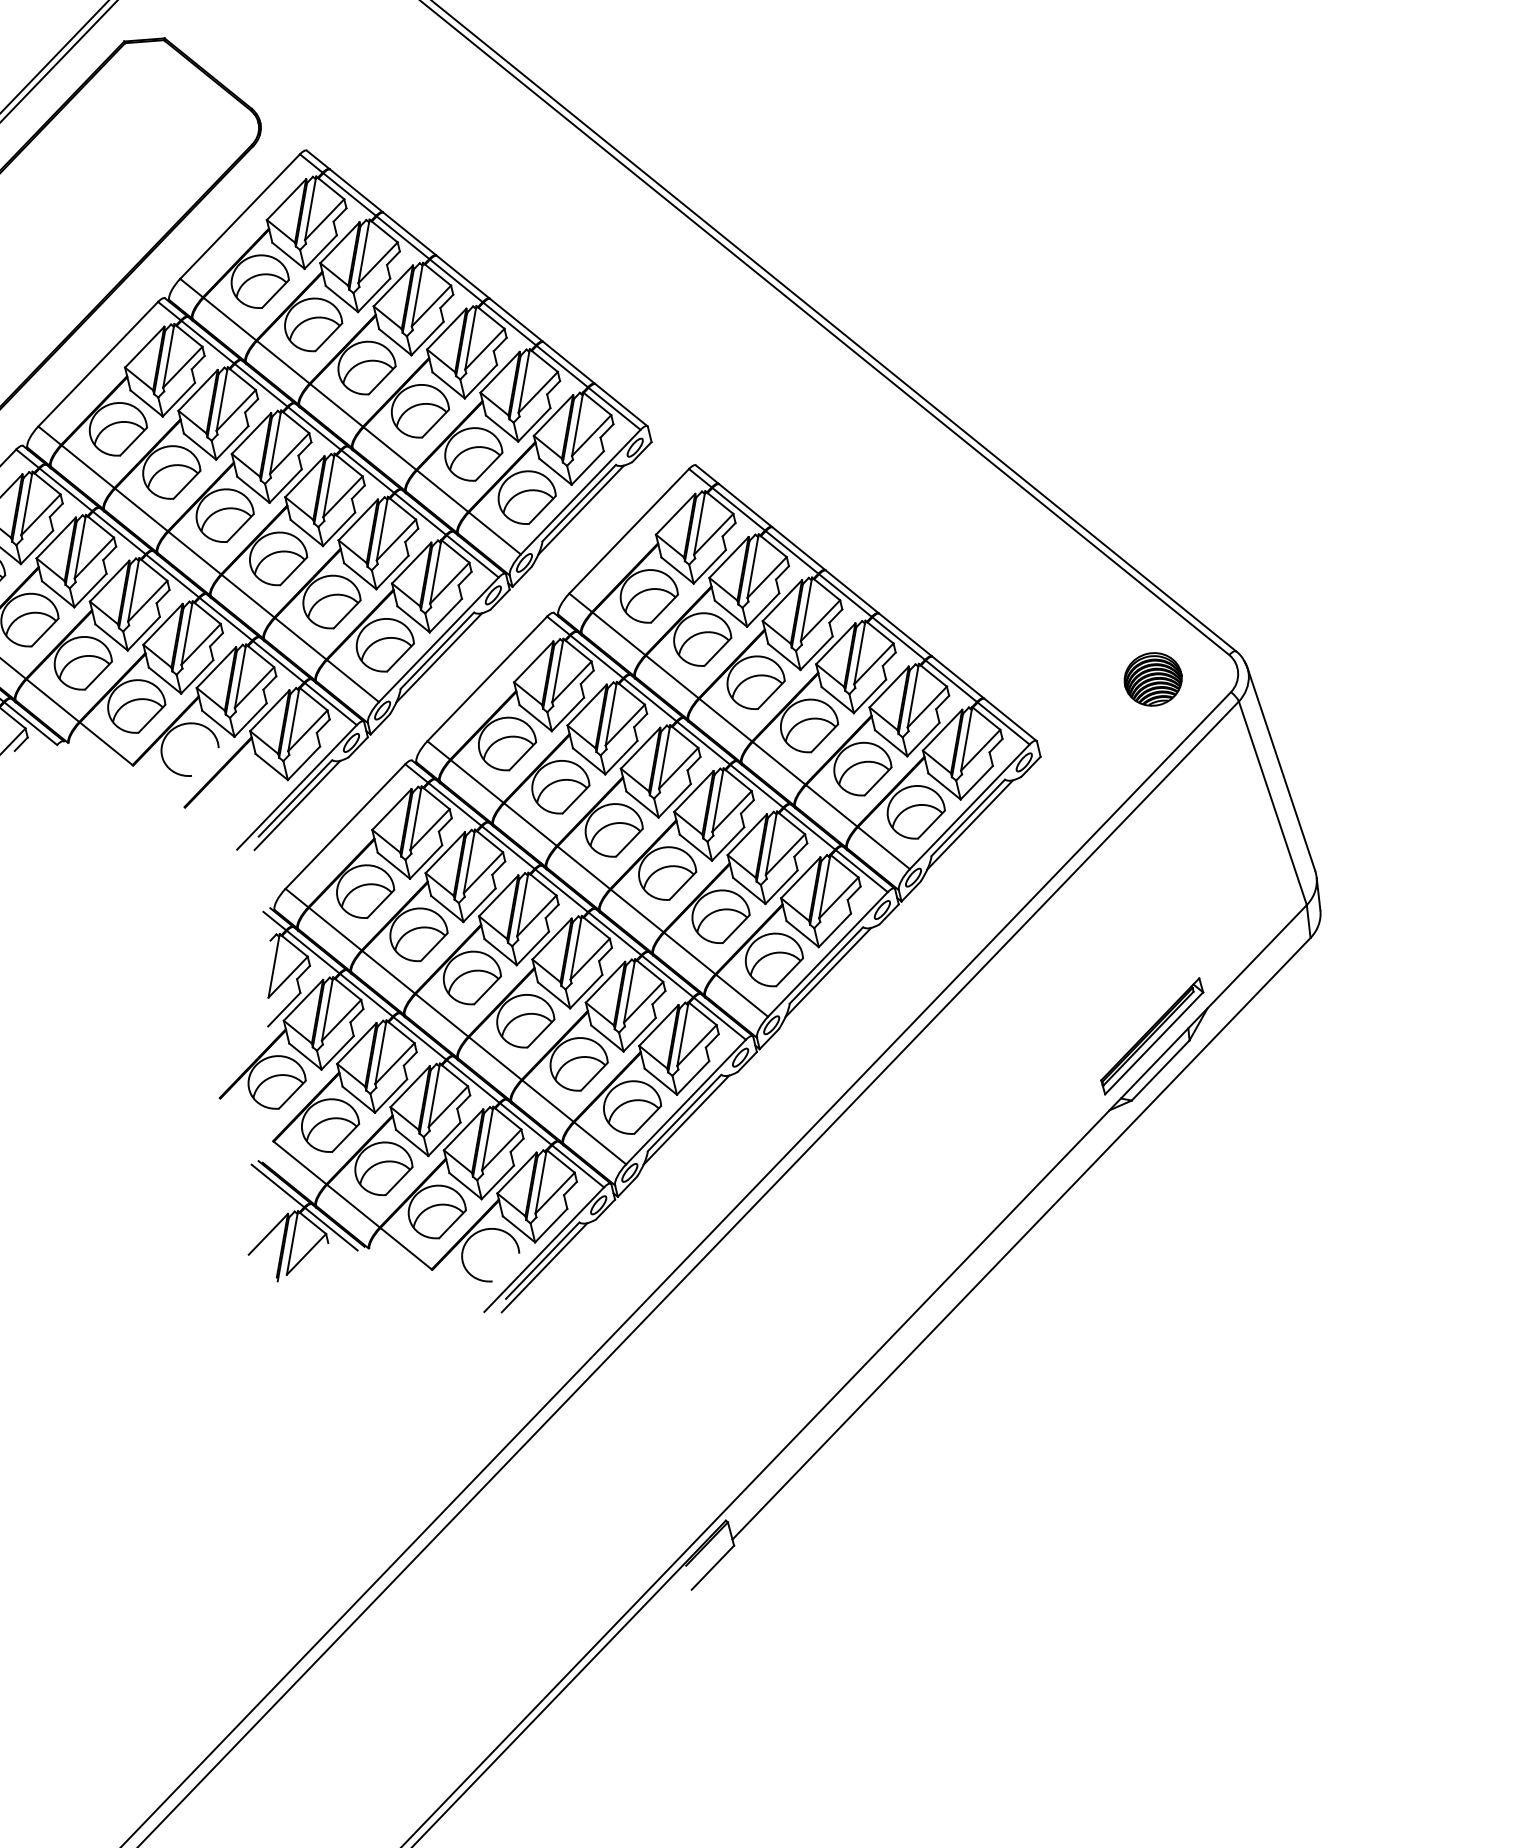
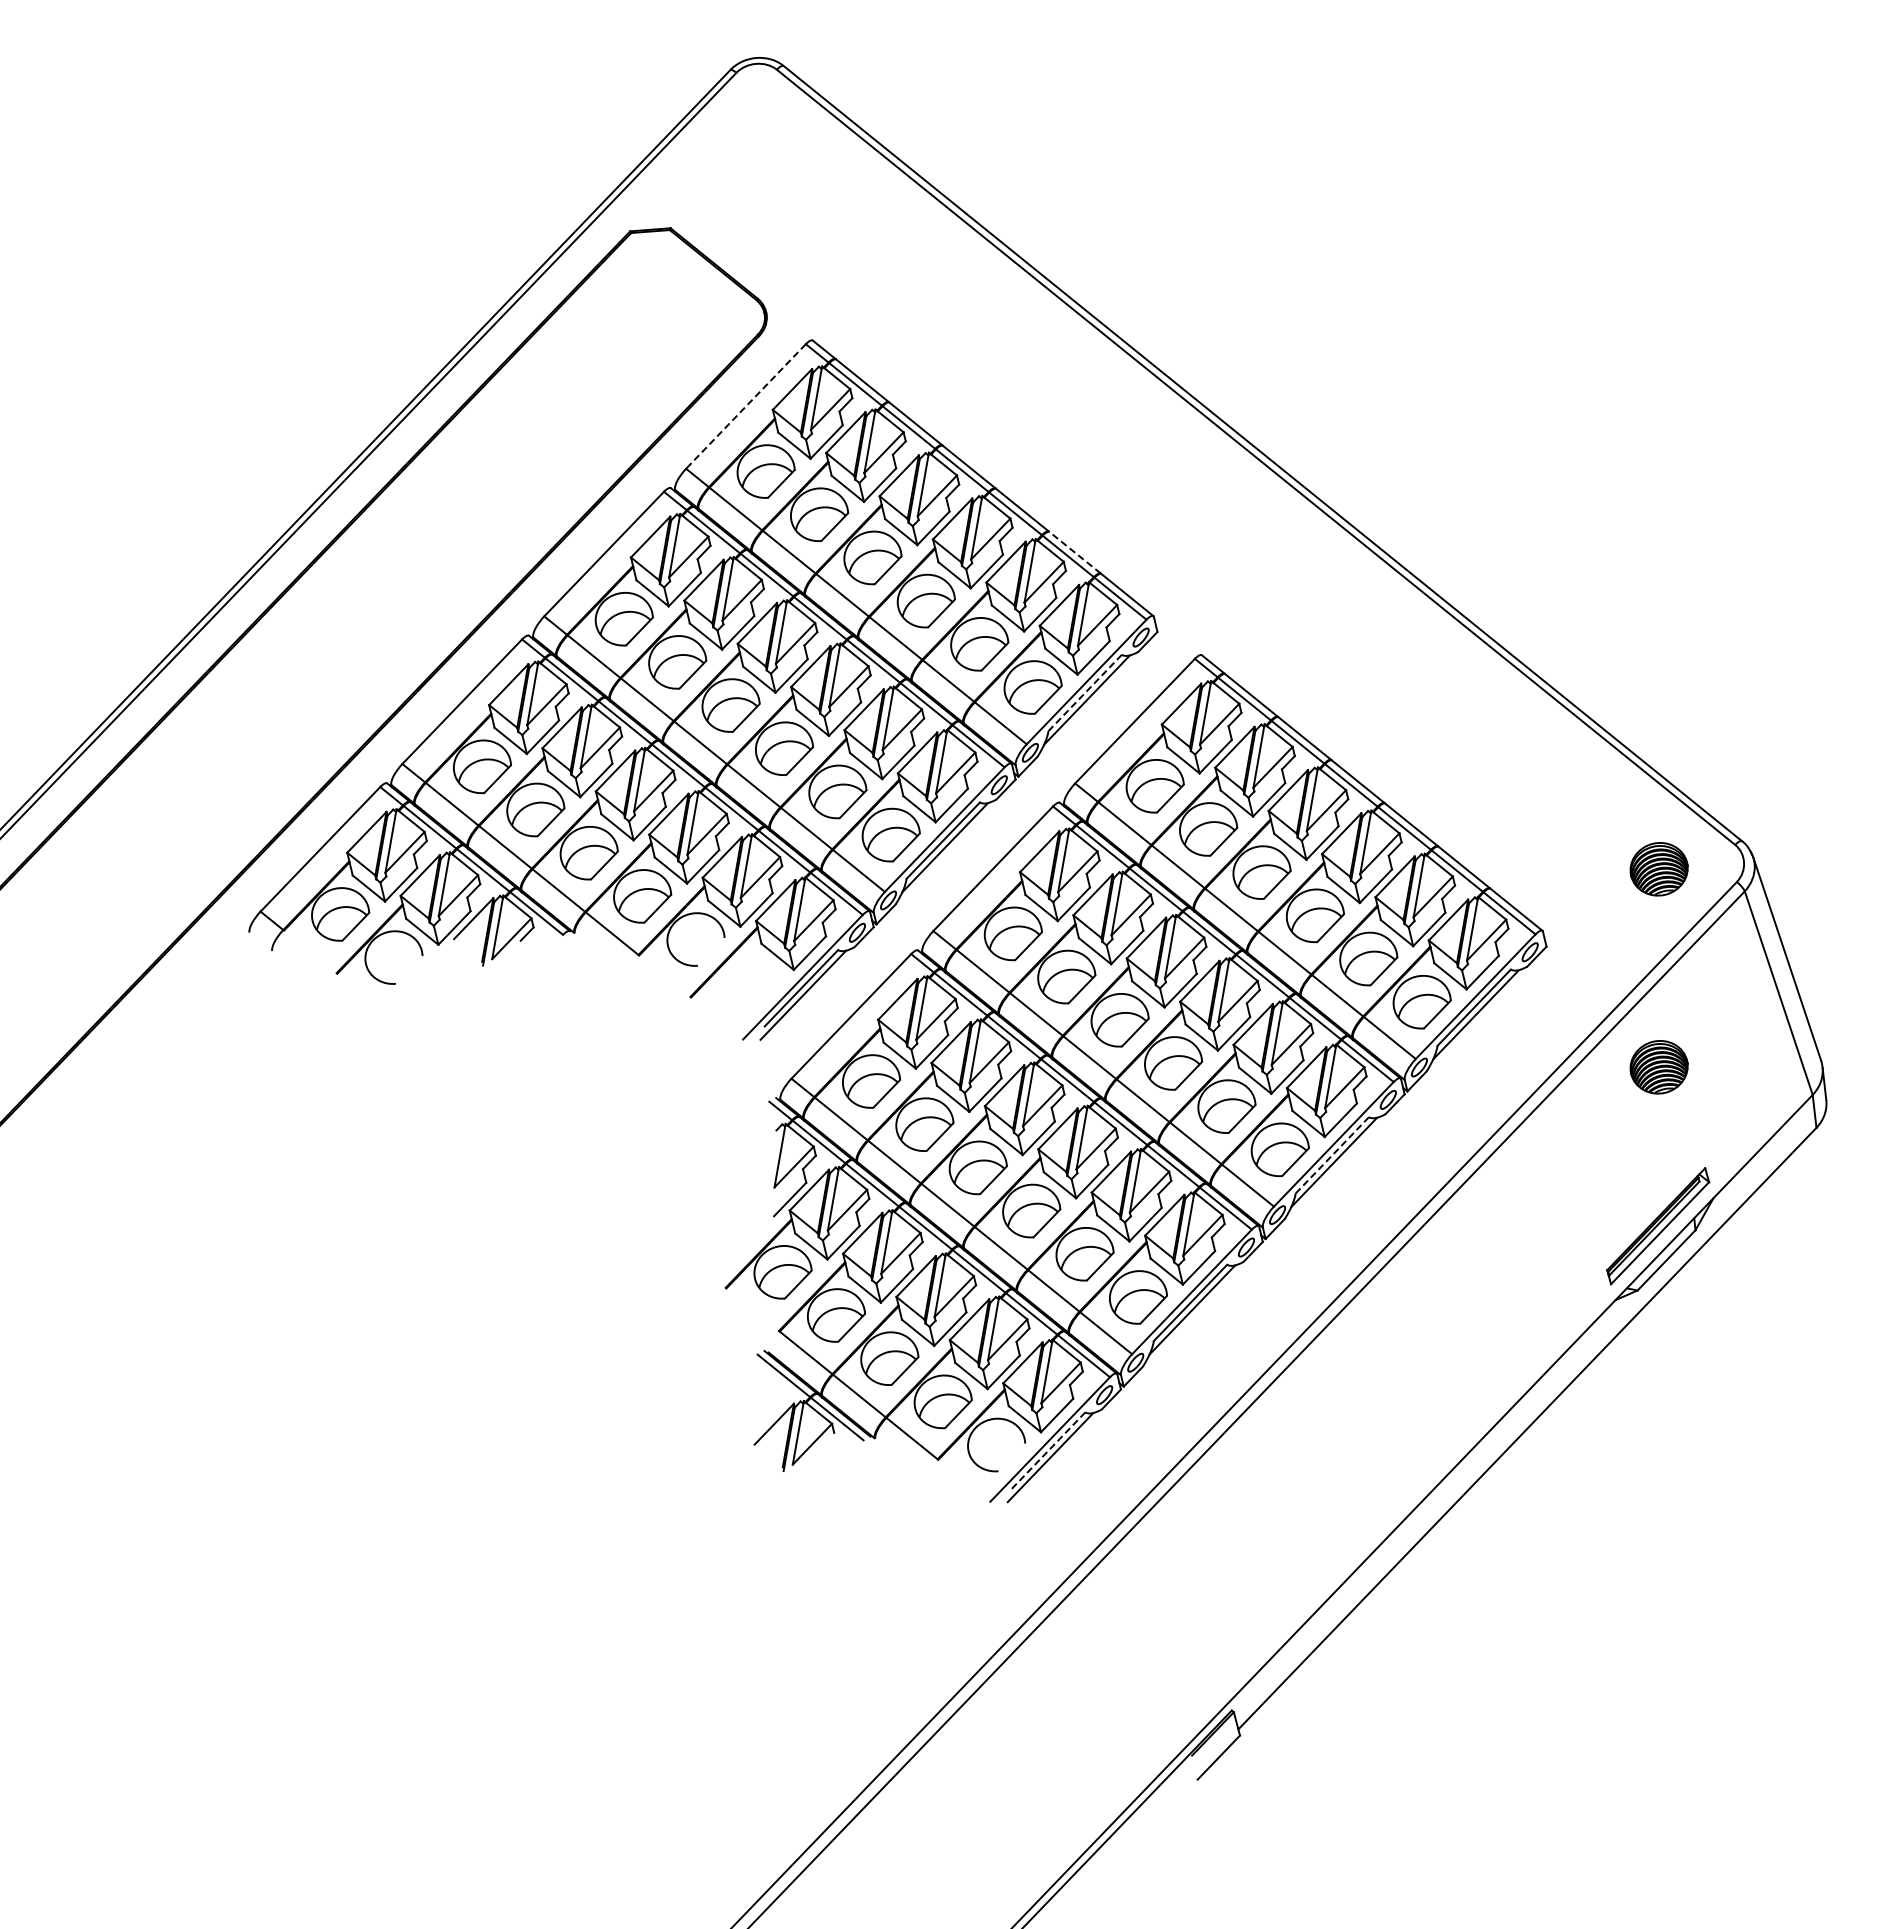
line: (239, 216) -> (745, 406), solid -> dashed
line: (569, 362) -> (1075, 552), solid -> dashed
line: (579, 503) -> (1085, 693), solid -> dashed
part: (1152, 877) -> (1658, 1067), added
line: (826, 965) -> (1332, 1155), solid -> dashed
line: (542, 1260) -> (1048, 1450), solid -> dashed

